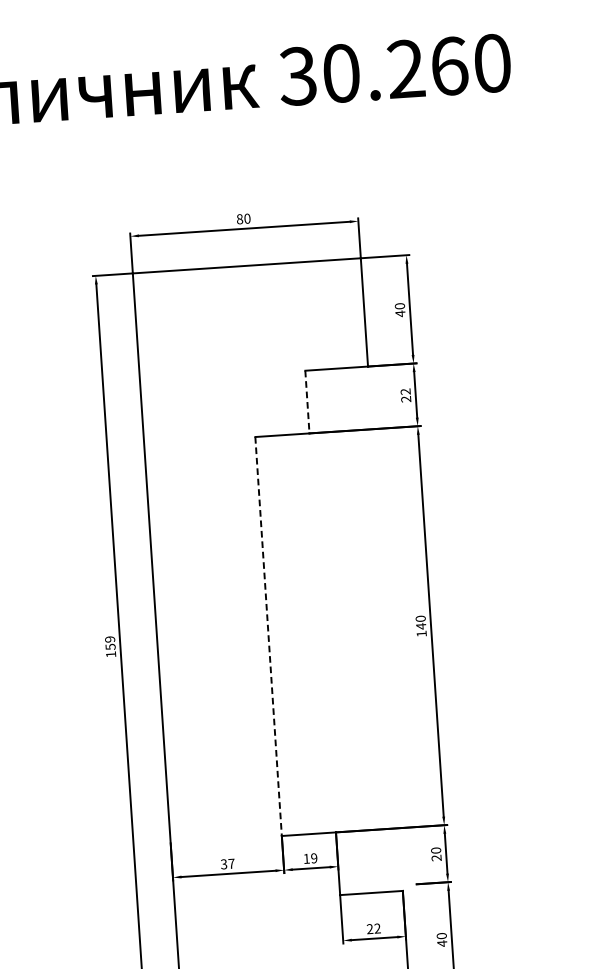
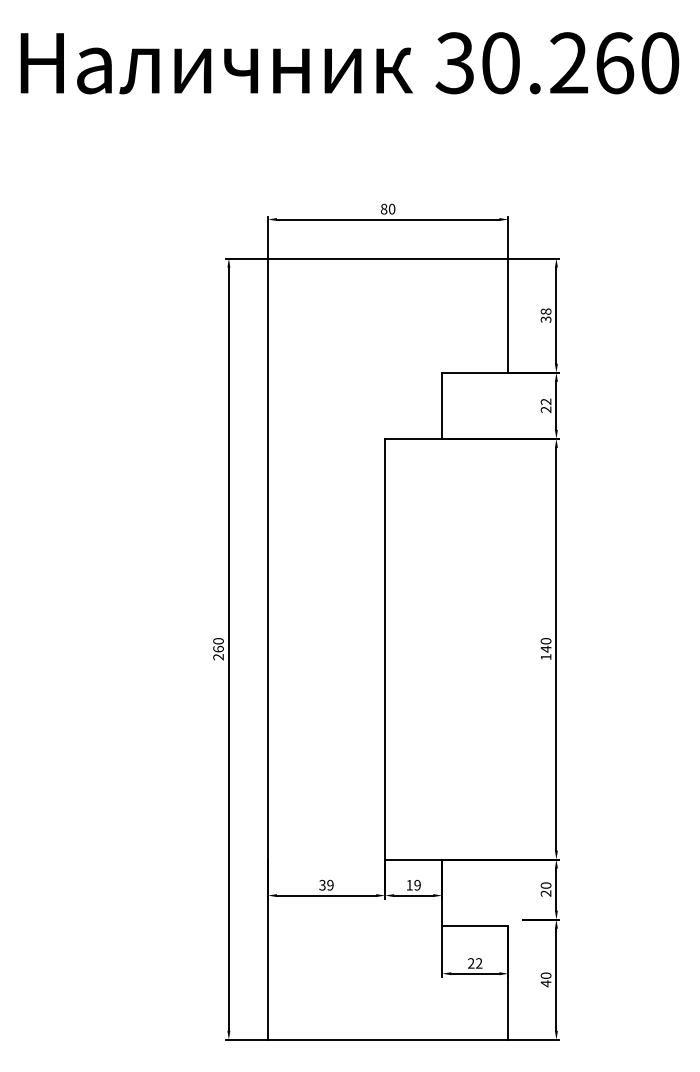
text: (399, 309) -> (545, 315), 40 -> 38
line: (307, 402) -> (442, 406), dashed -> solid
line: (268, 636) -> (385, 649), dashed -> solid
text: (110, 647) -> (218, 649), 159 -> 260
text: (231, 863) -> (330, 884), 37 -> 39

